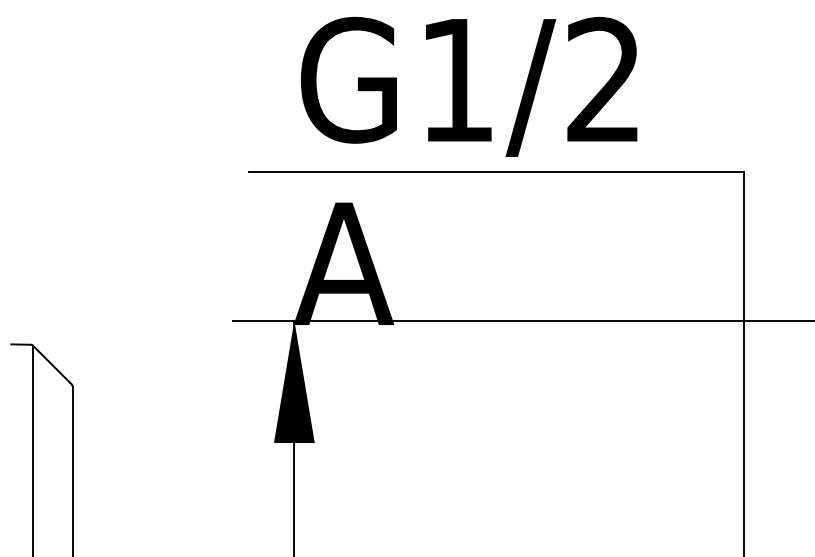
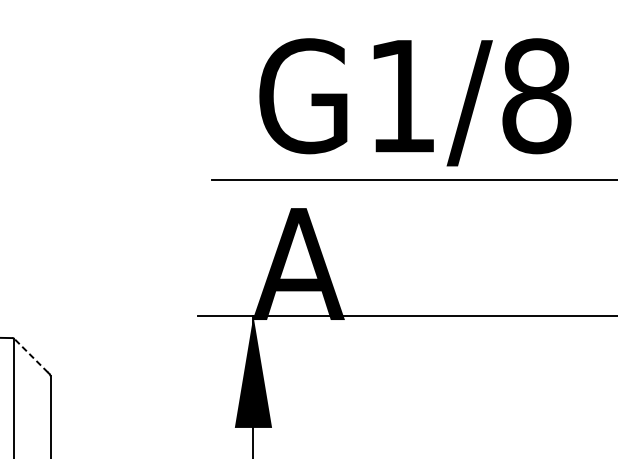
text: (604, 79) -> (537, 95), G1/2 -> G1/8
line: (51, 363) -> (31, 355), solid -> dashed

